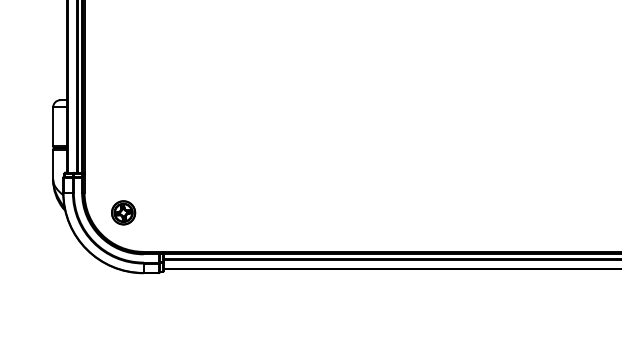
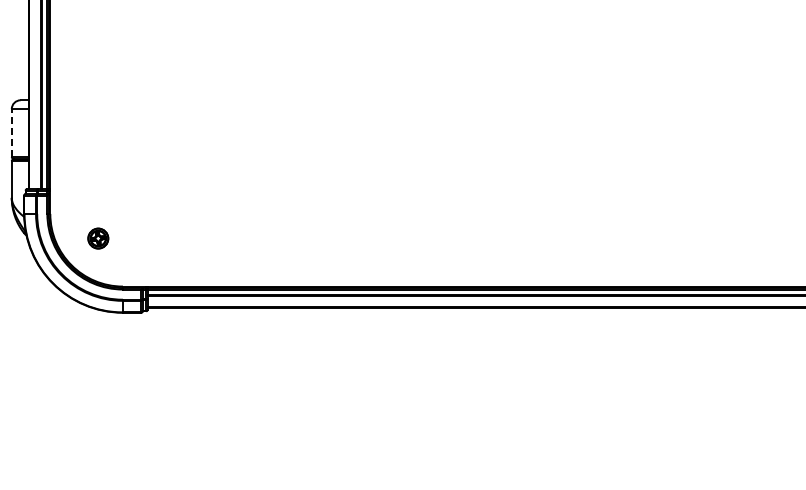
line: (52, 127) -> (11, 133), solid -> dashed
part: (123, 212) -> (98, 238), size x0.7

